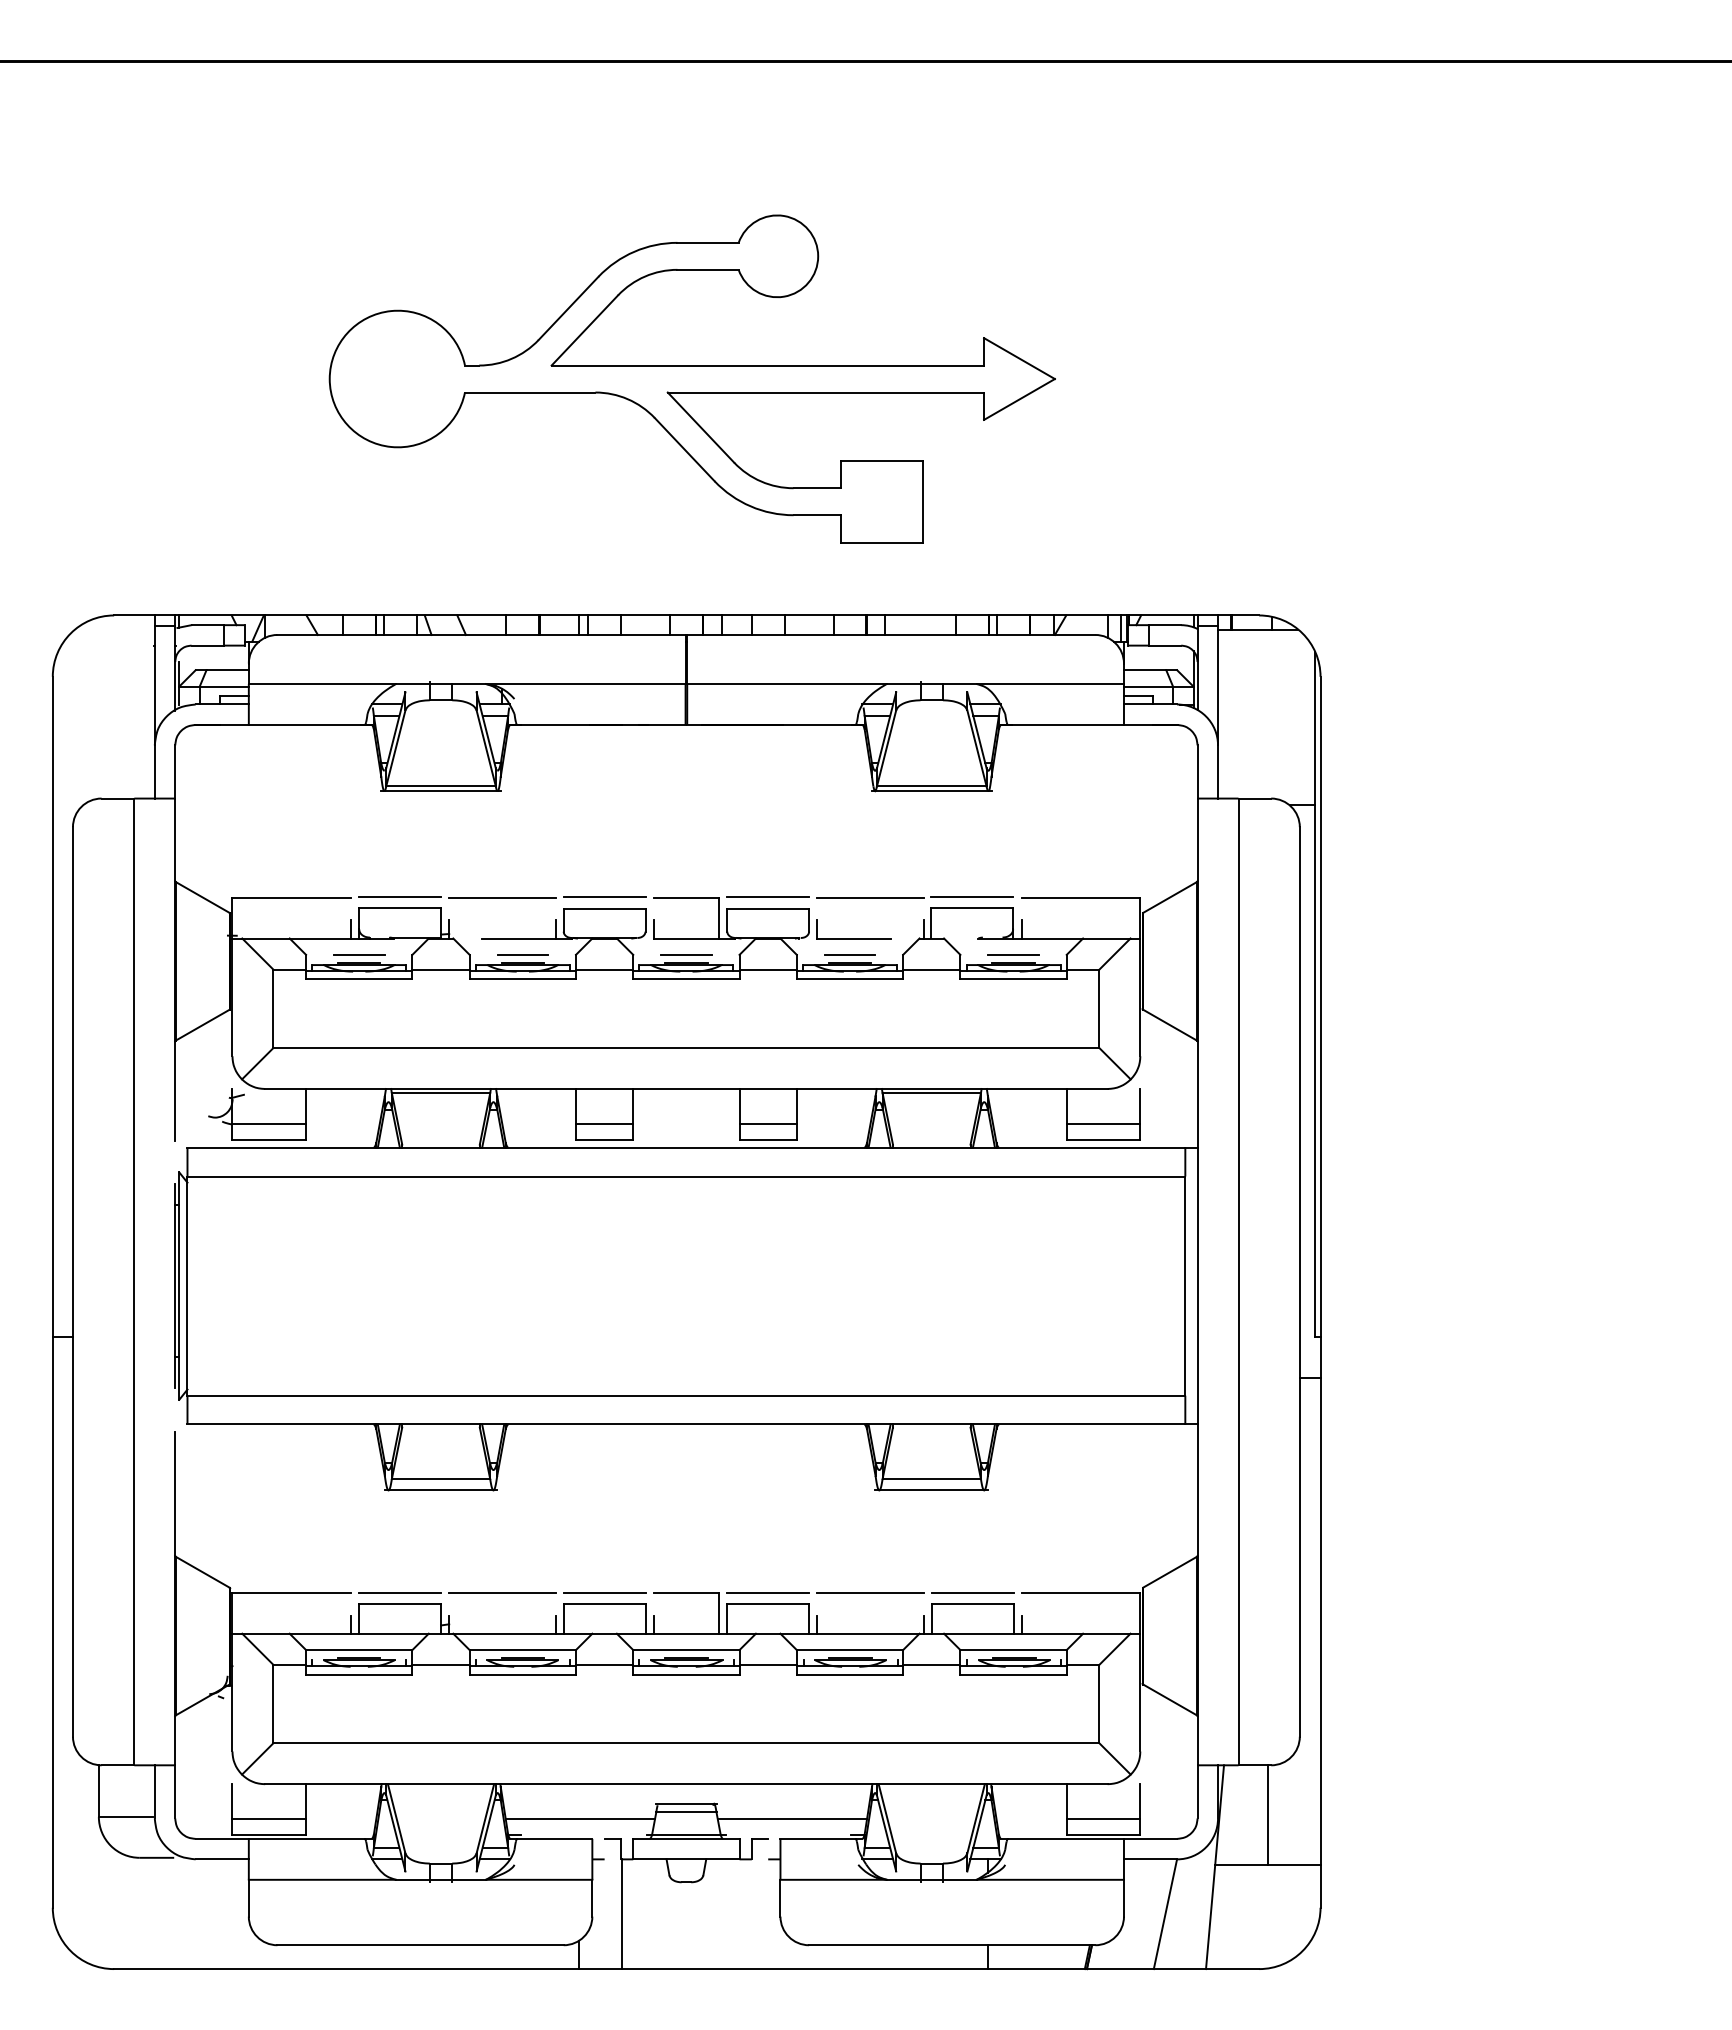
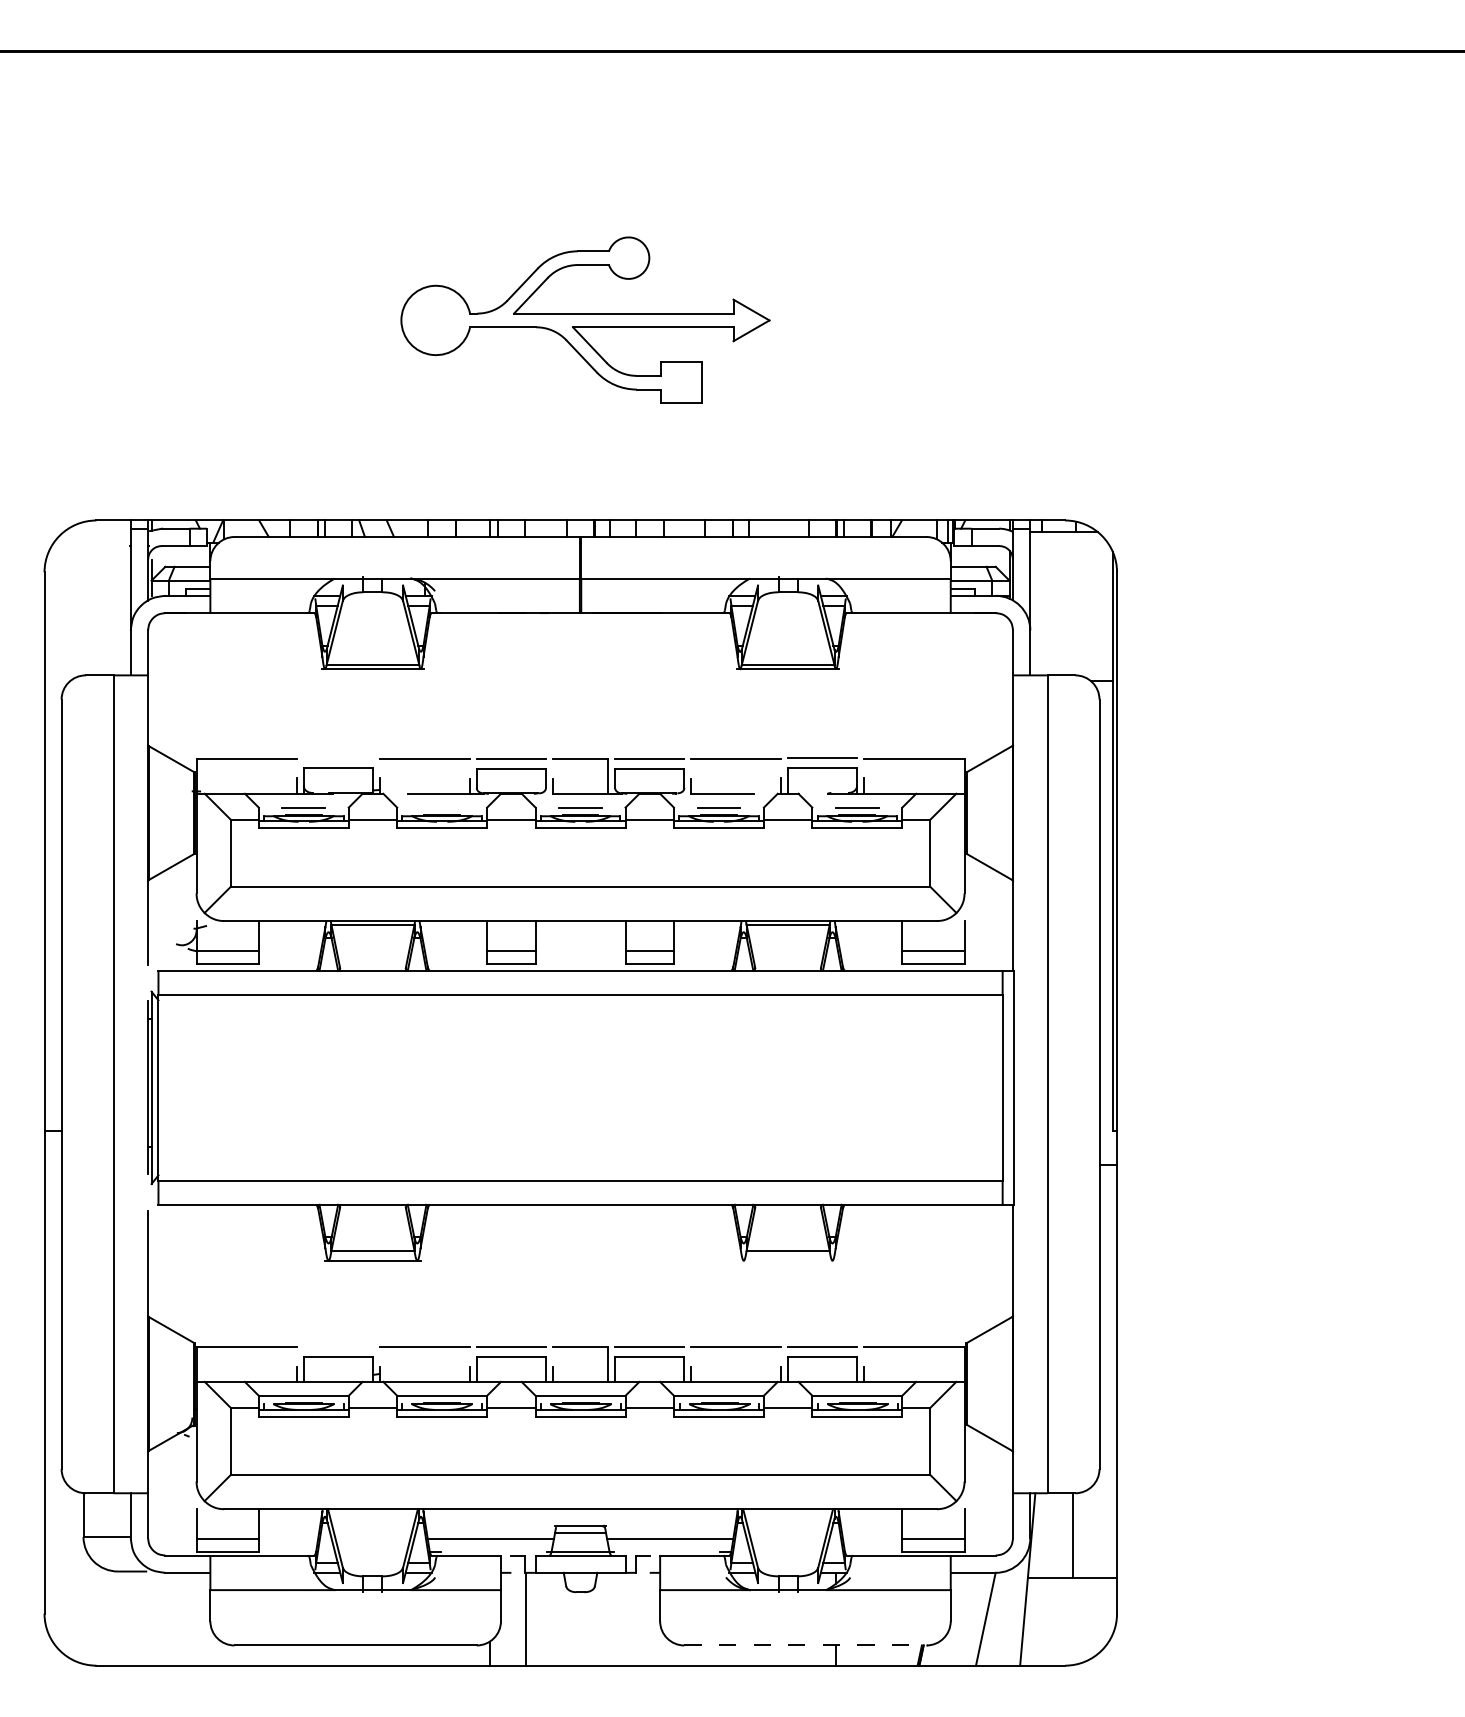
part: (691, 378) -> (584, 320), size x0.6
line: (400, 896) -> (338, 758), removed
line: (522, 954) -> (441, 807), removed
line: (931, 1490) -> (787, 1260), removed
line: (400, 1592) -> (338, 1347), removed
line: (952, 1945) -> (805, 1645), solid -> dashed

